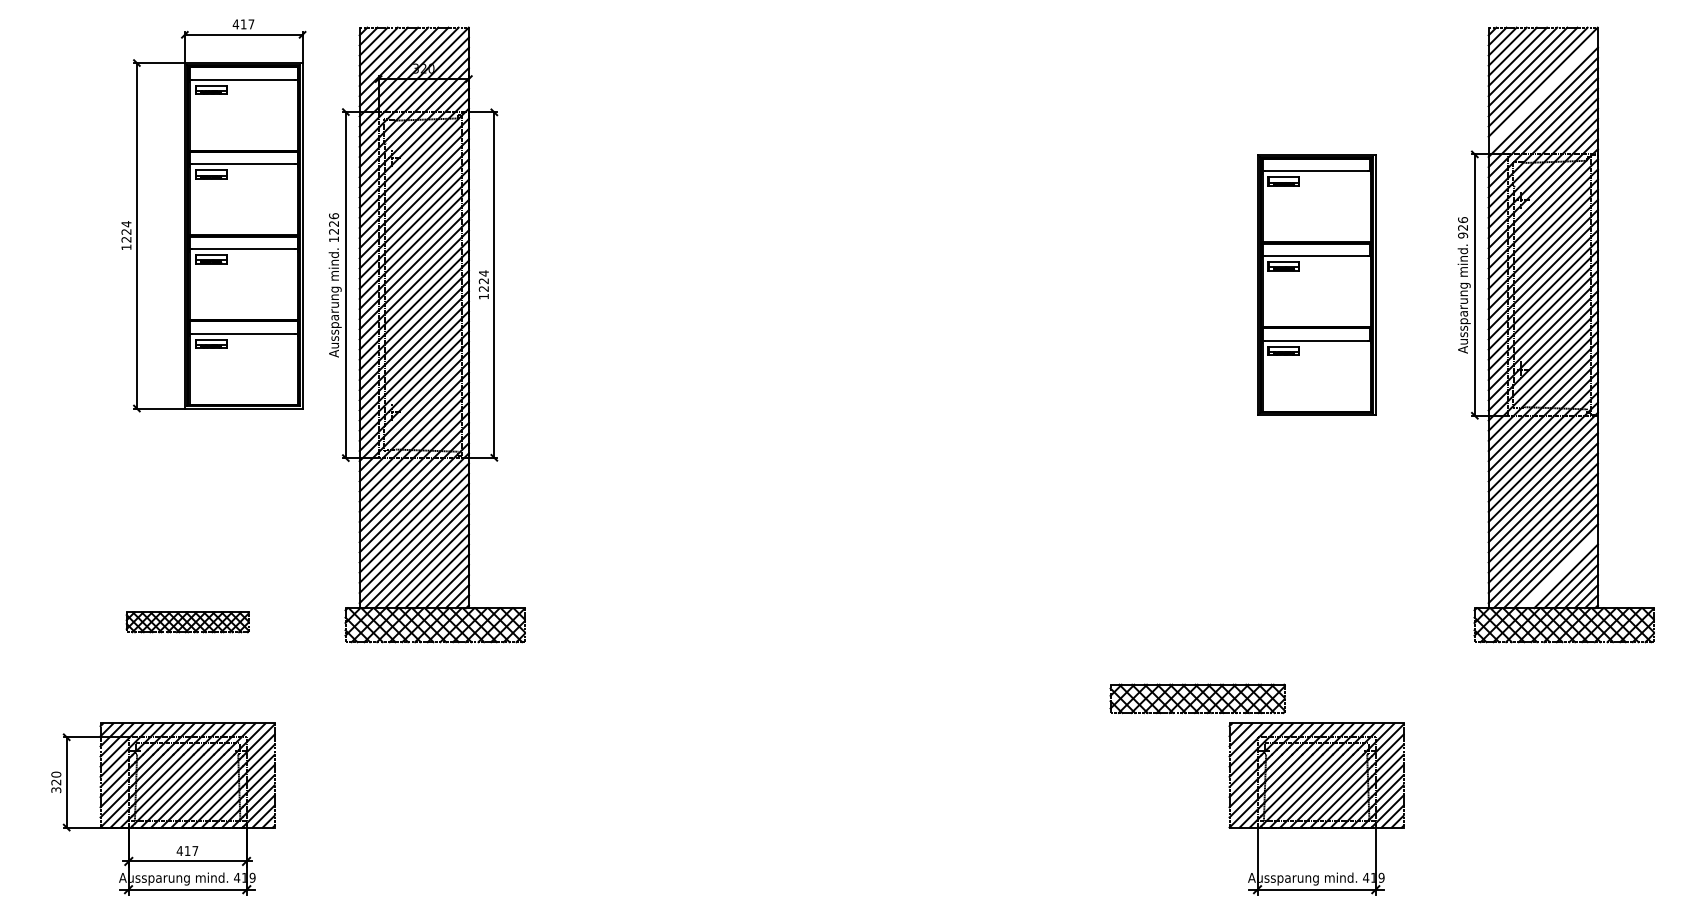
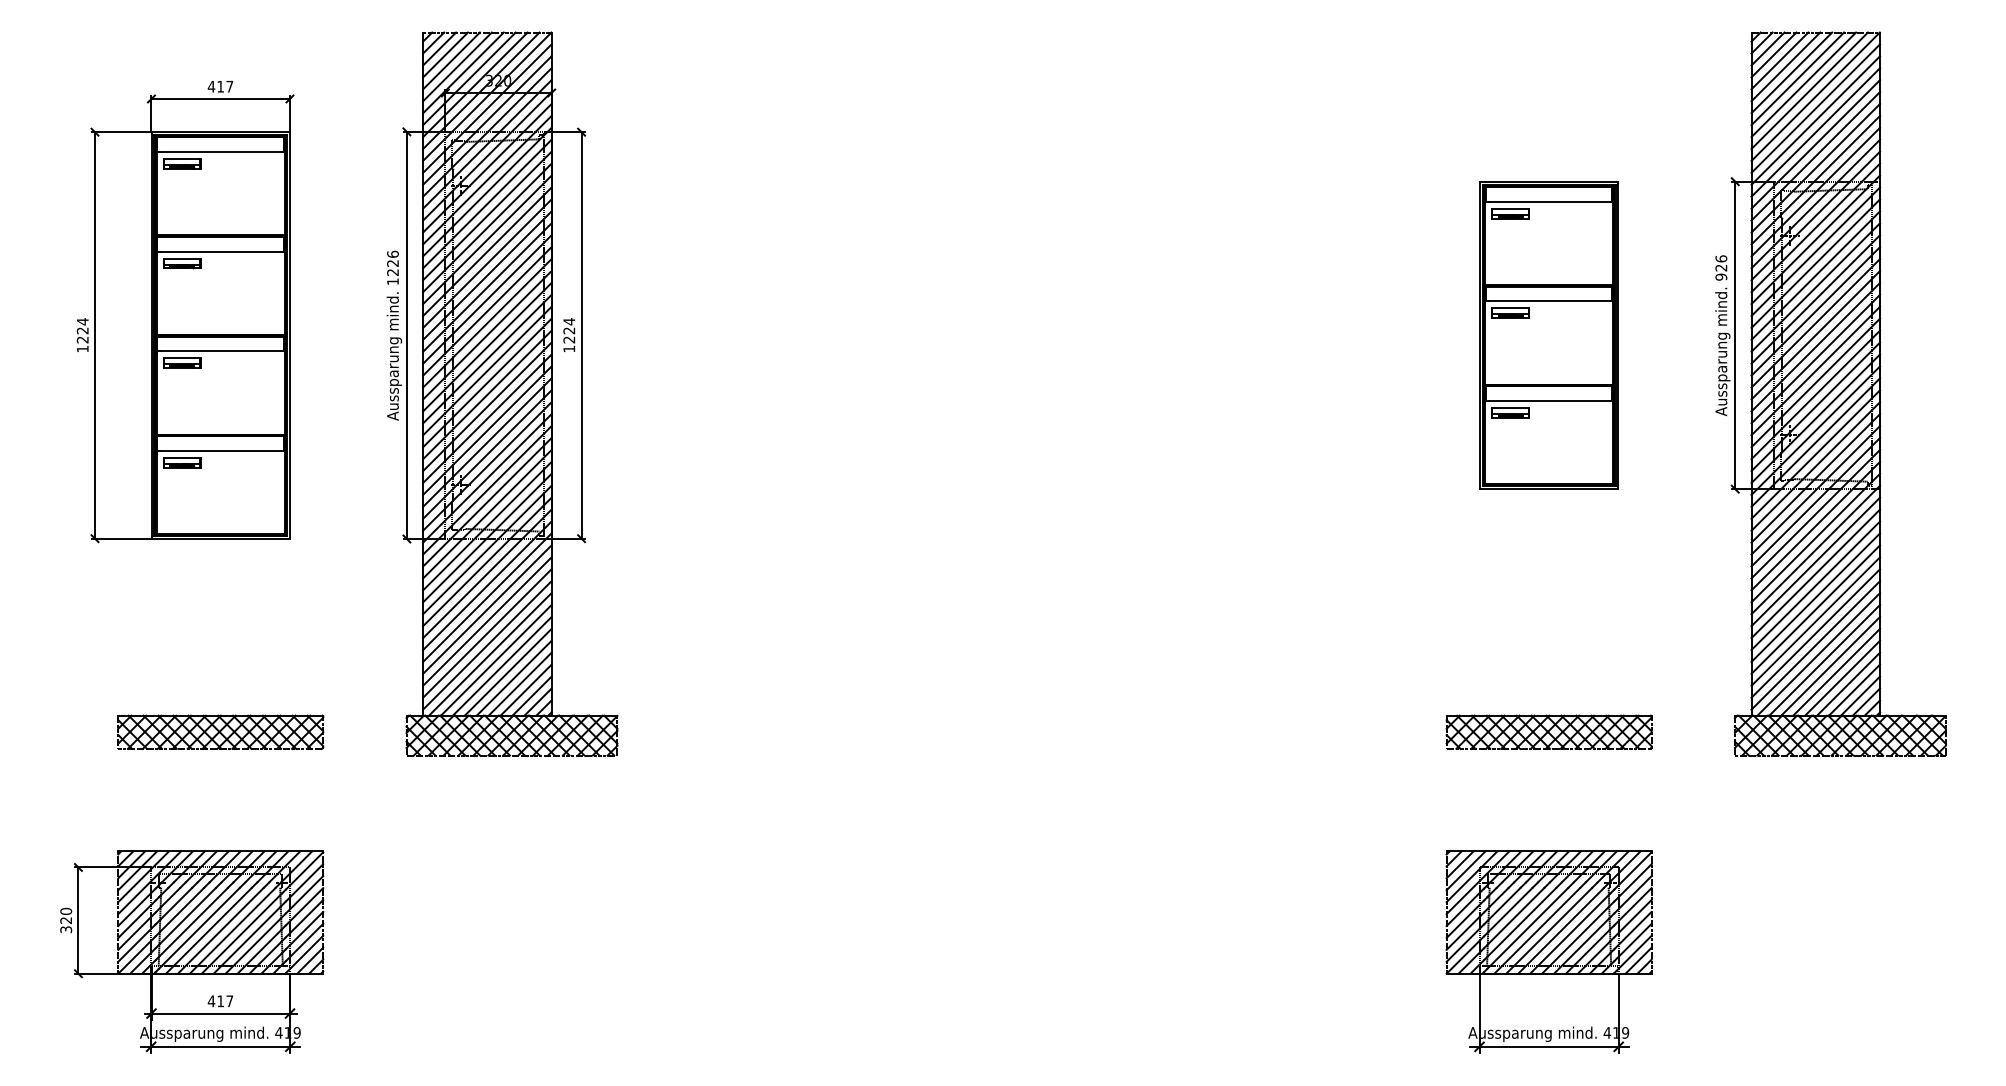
line: (1543, 92) -> (1815, 108), added
part: (213, 216) -> (185, 312), moved
line: (1560, 570) -> (1836, 671), added
part: (187, 621) -> (220, 731), size x1.43
part: (1197, 698) -> (1548, 731), moved

